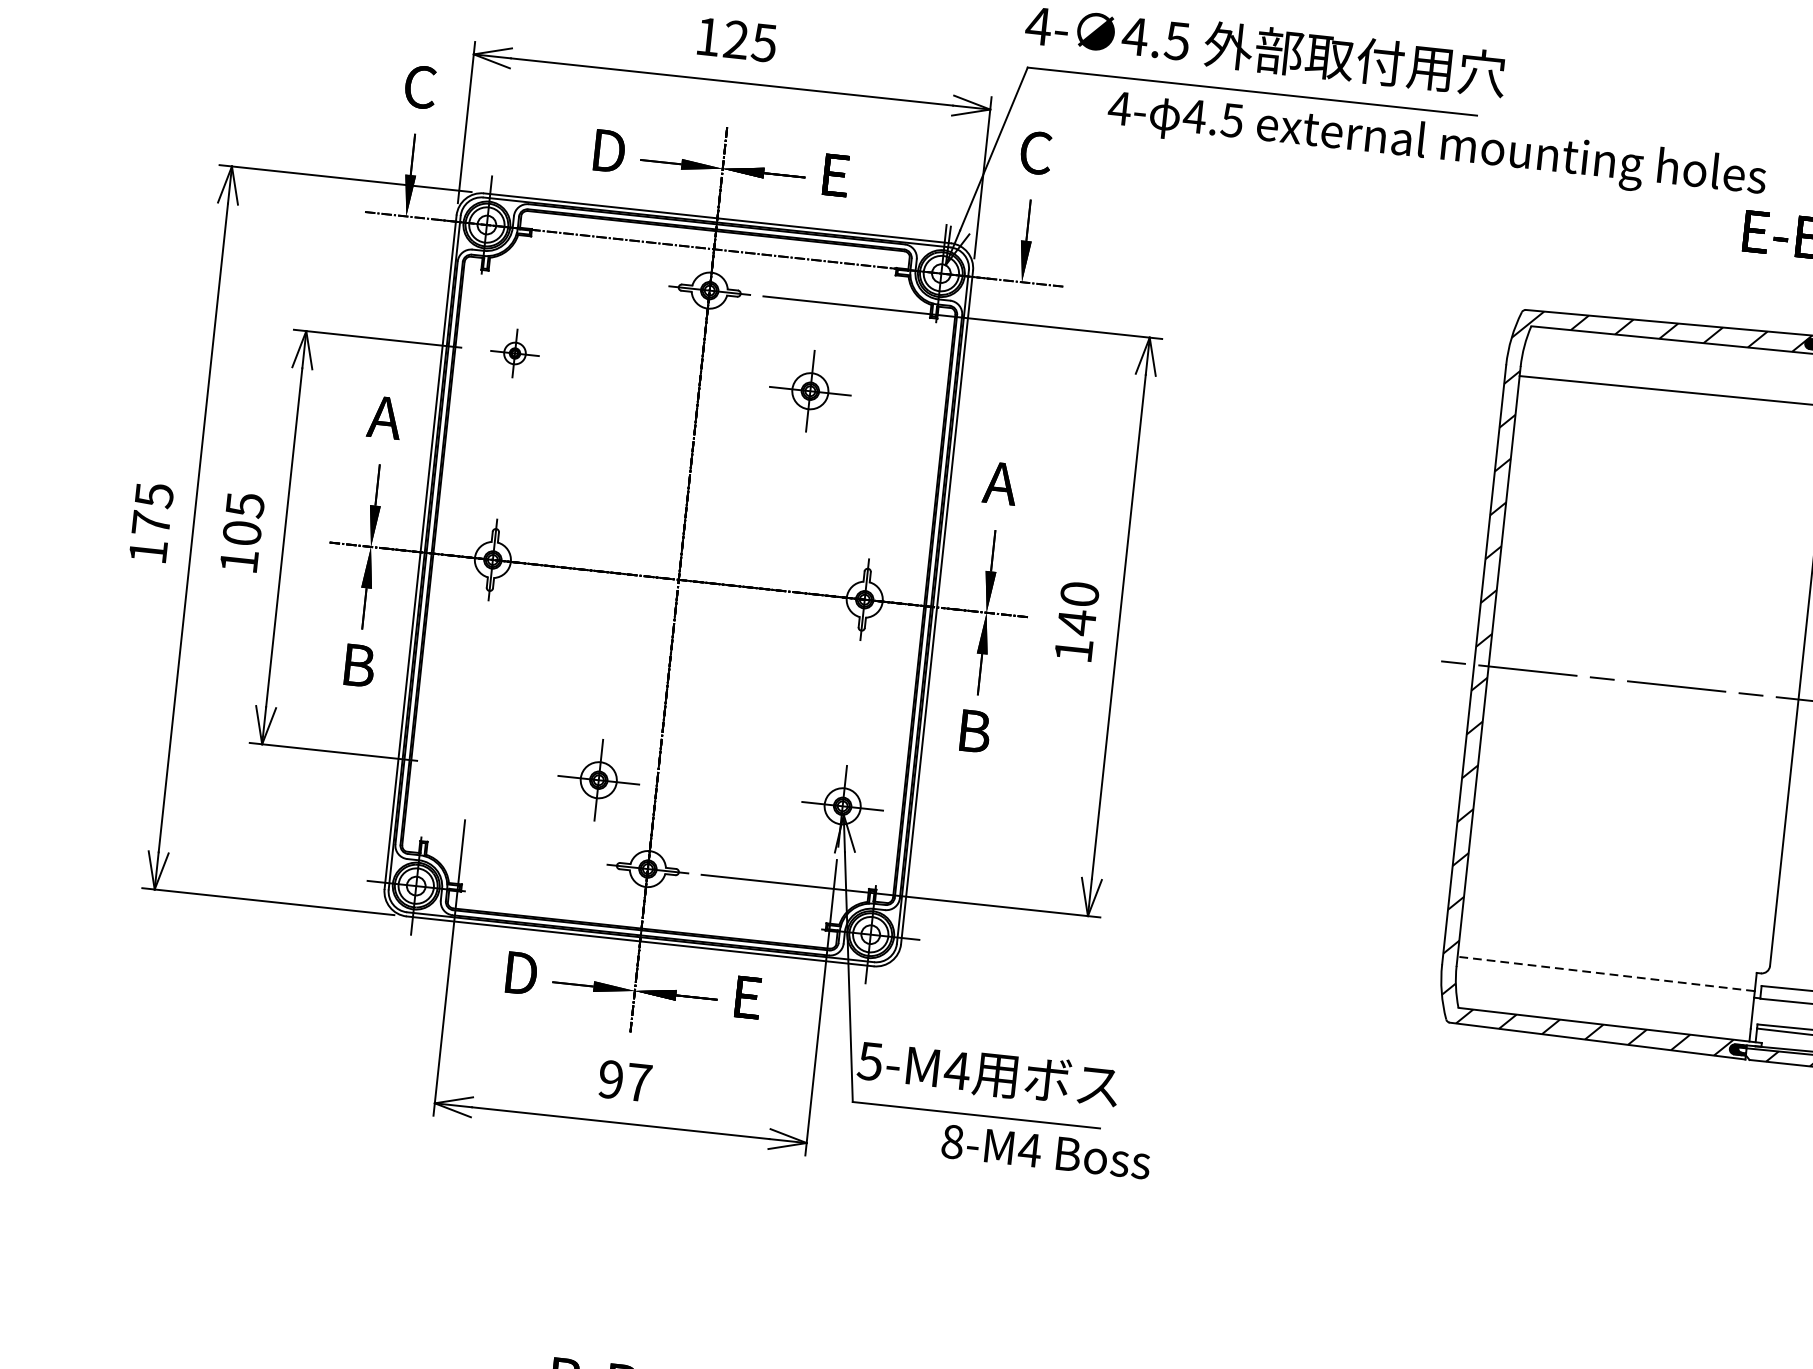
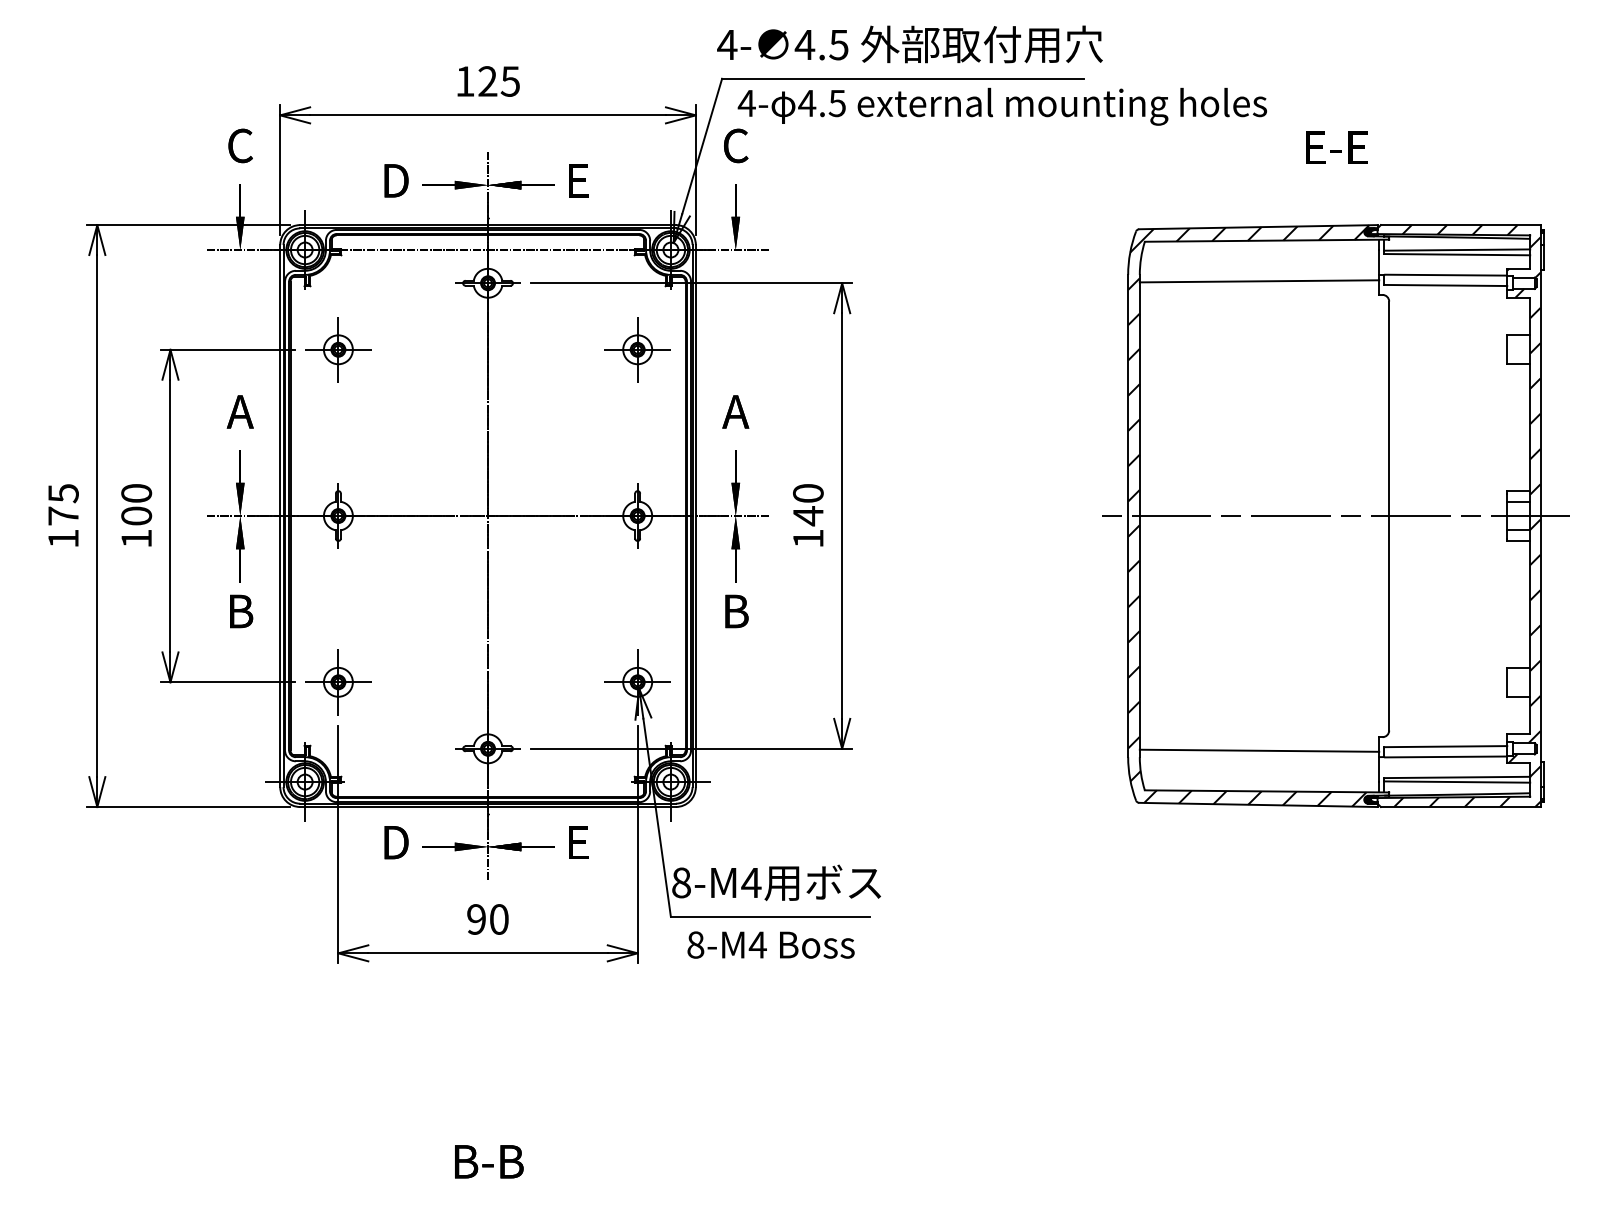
text: (1437, 146) -> (1002, 106), moved
part: (515, 353) -> (338, 349), size x1.67
part: (810, 390) -> (637, 349), moved
text: (245, 505) -> (136, 493), 105 -> 100
part: (598, 780) -> (338, 682), moved
line: (1606, 973) -> (1259, 750), dashed -> solid
text: (869, 1060) -> (680, 882), 5-M4 -> 8-M4
text: (639, 1082) -> (499, 919), 97 -> 90
text: (1045, 1151) -> (770, 944), moved

